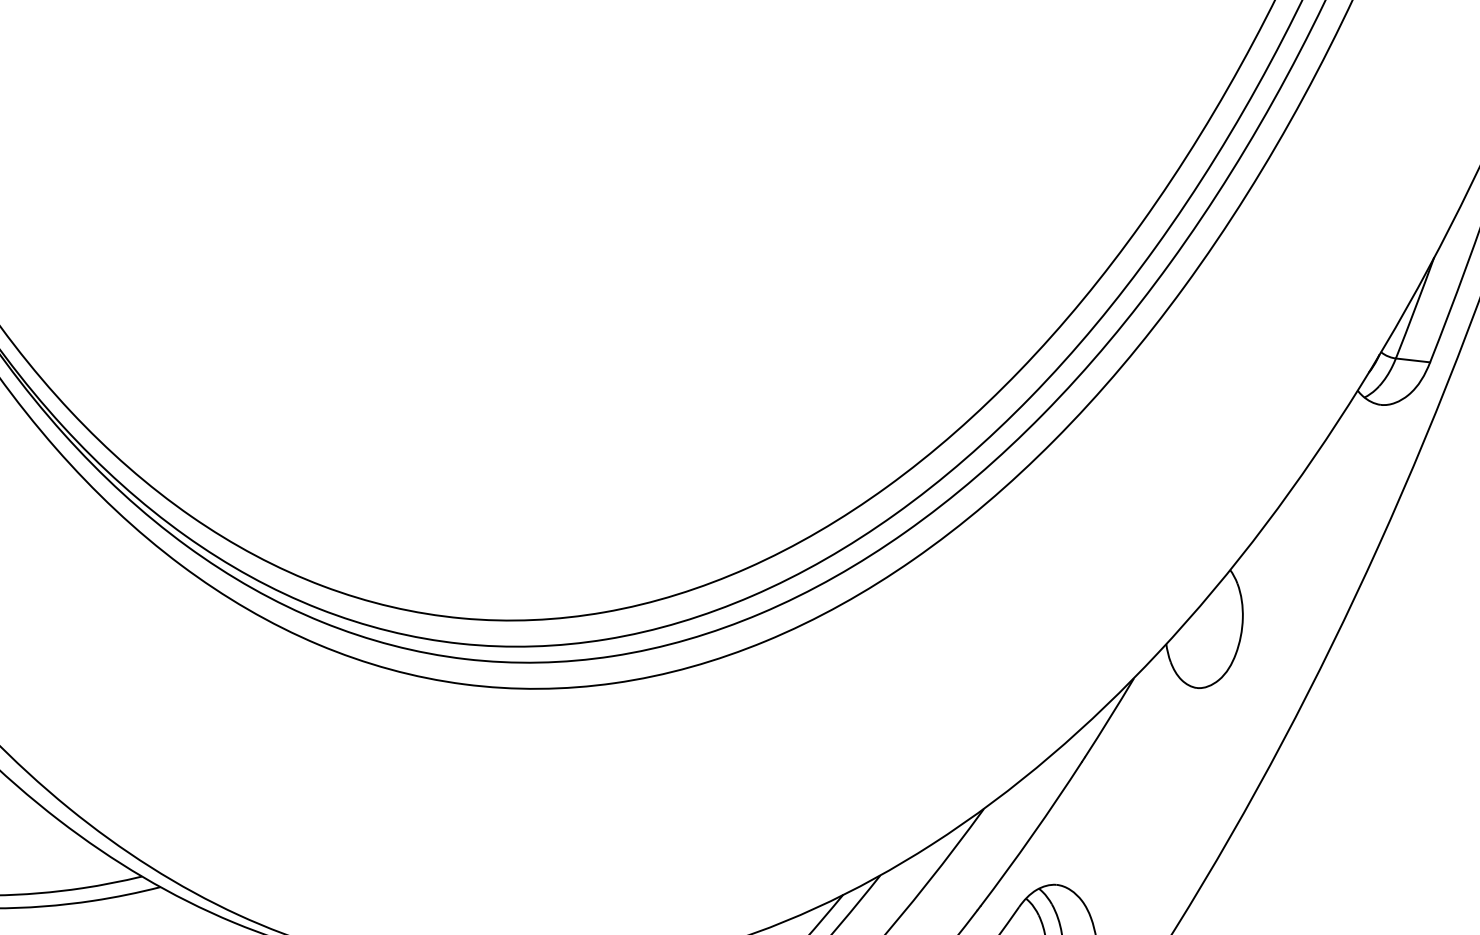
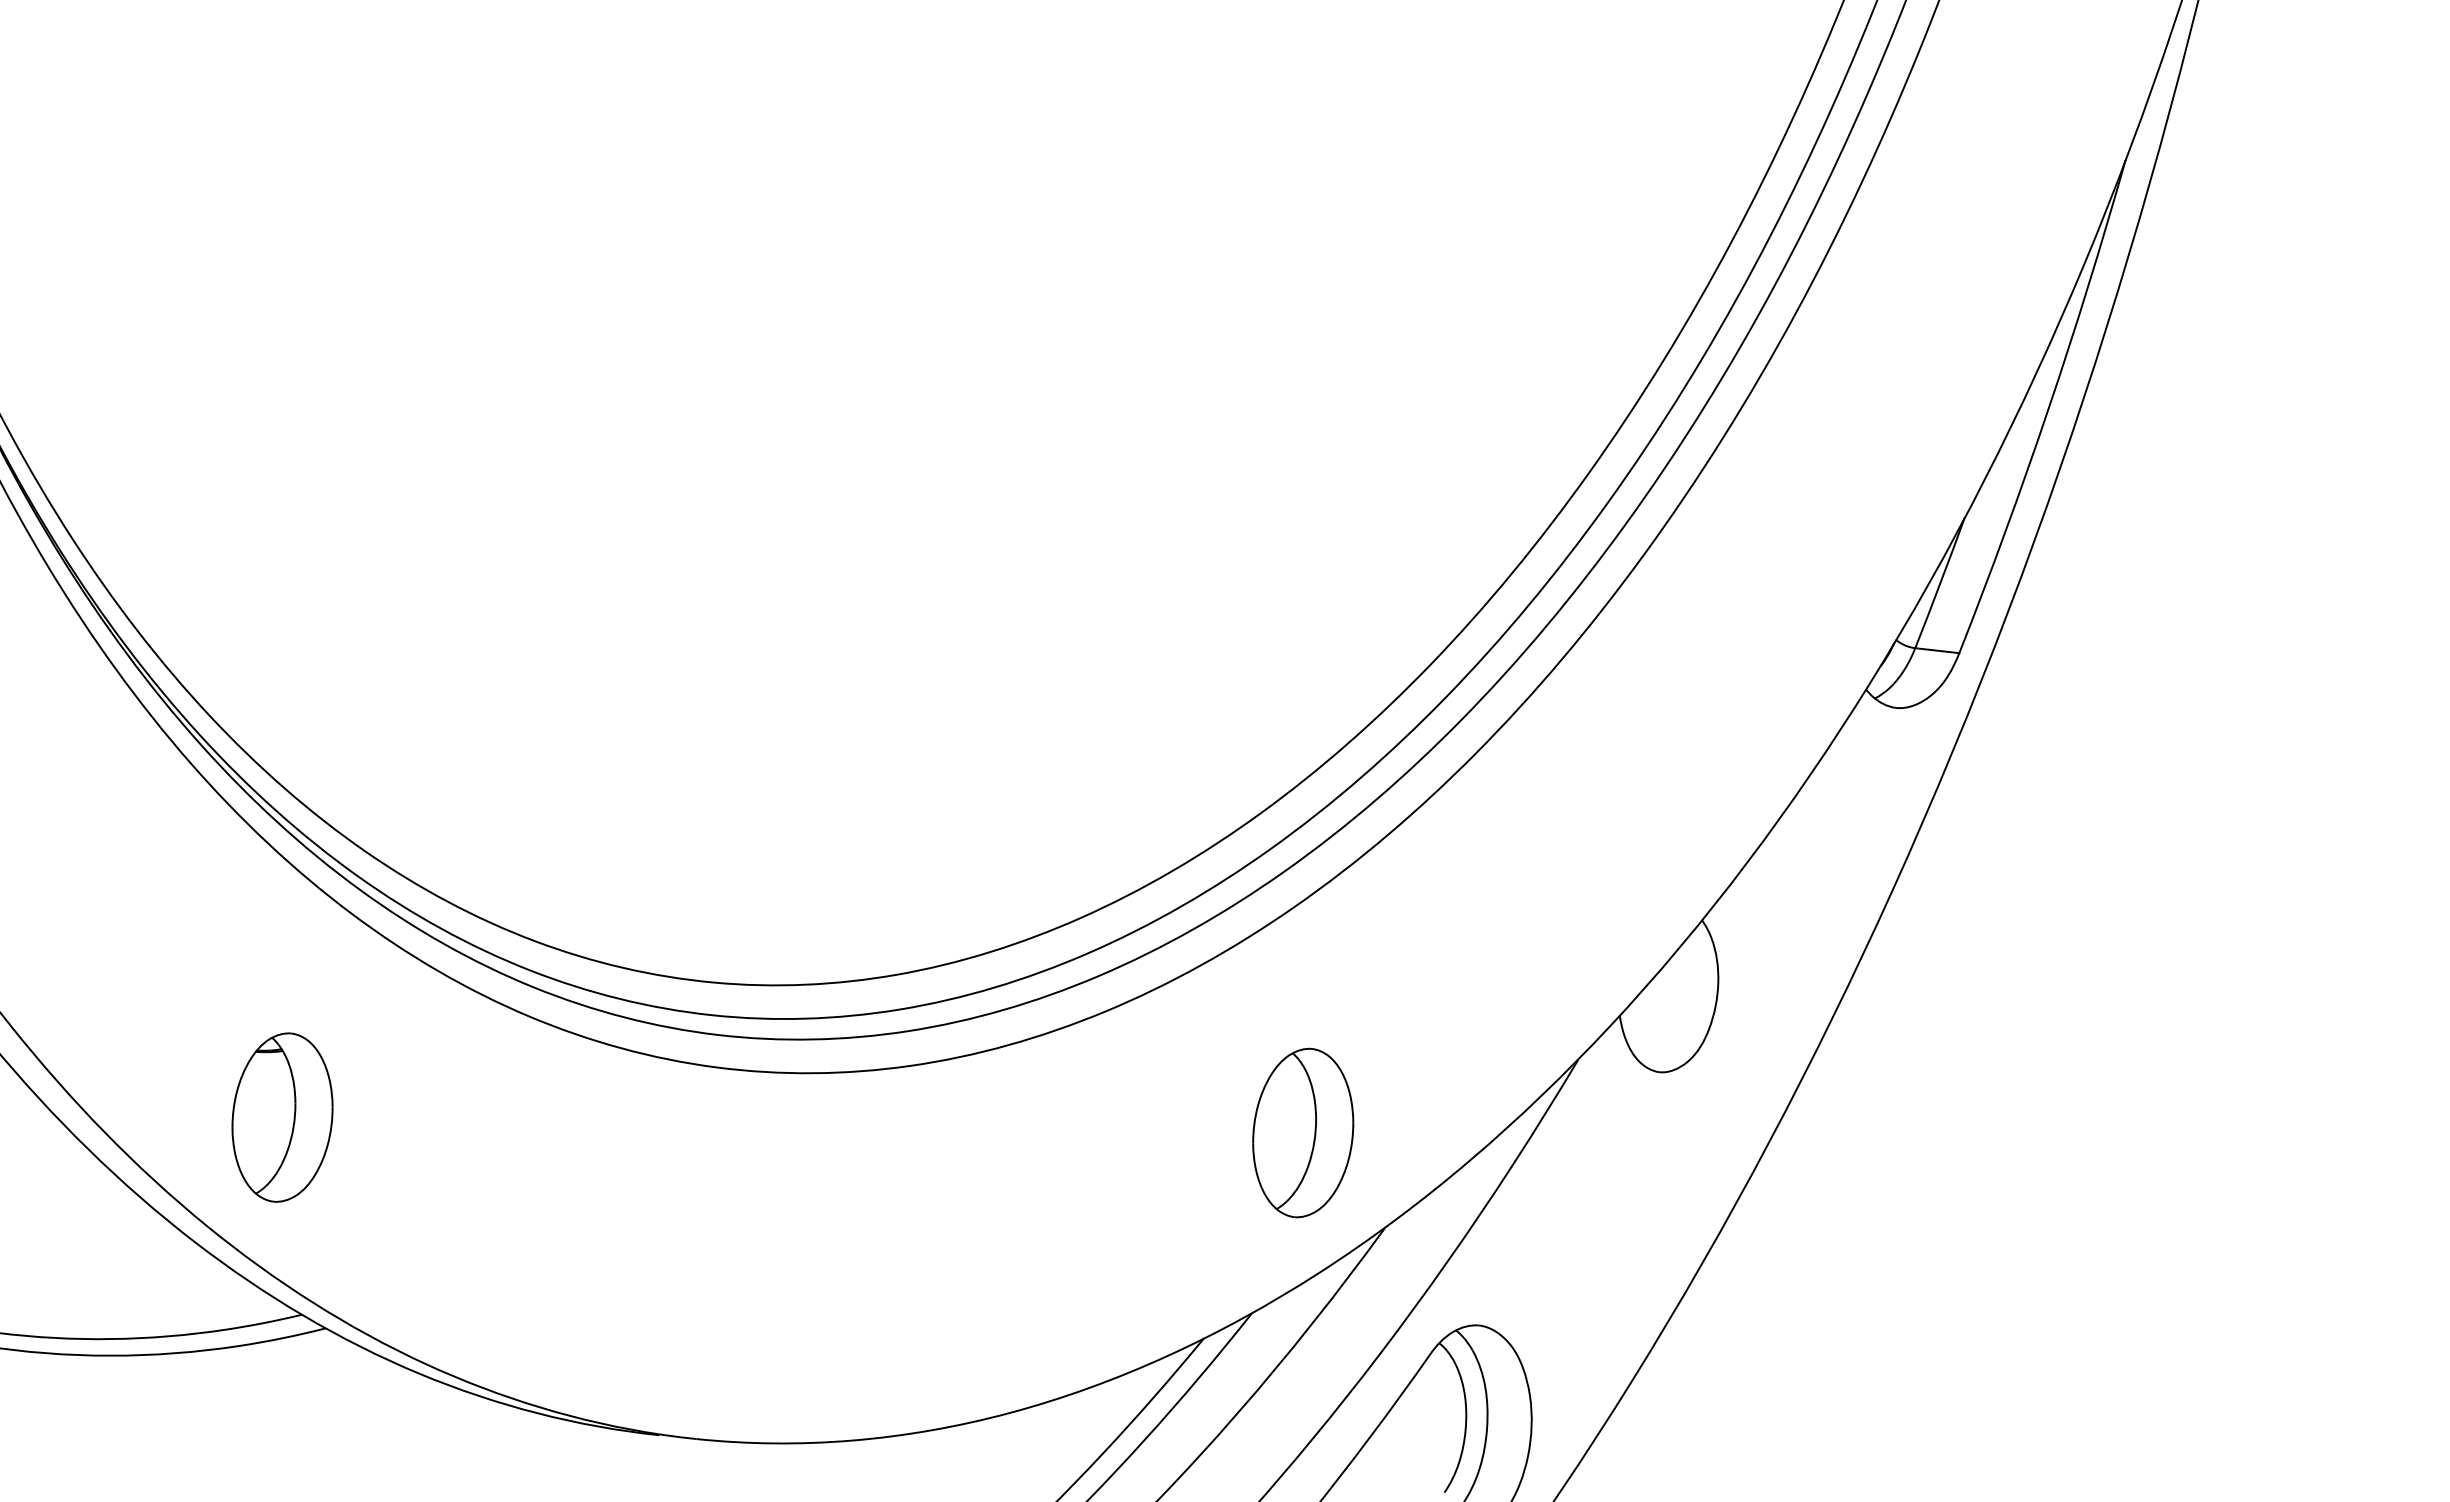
part: (126, 723) -> (282, 1117), added
part: (920, 734) -> (1303, 1132), added

